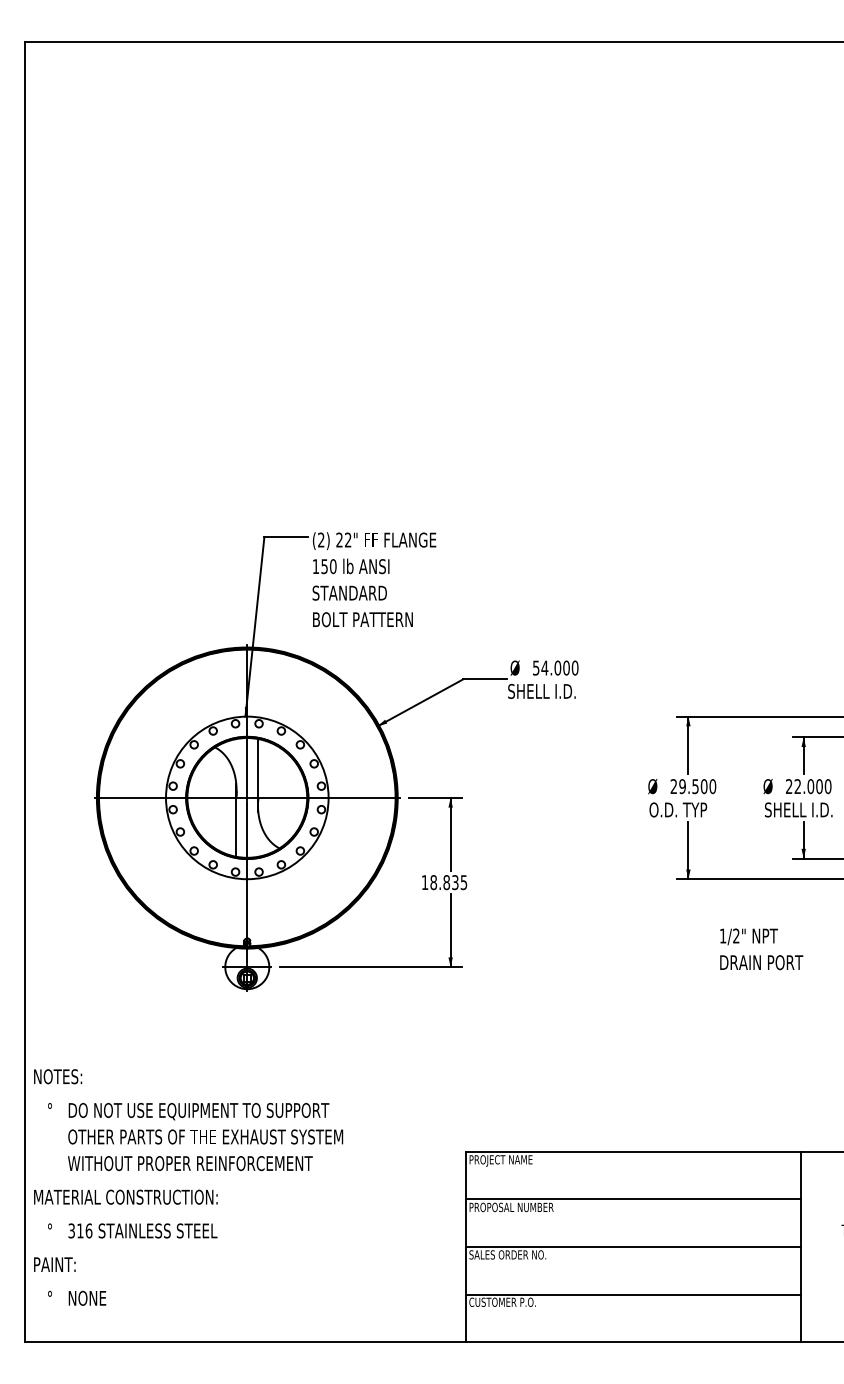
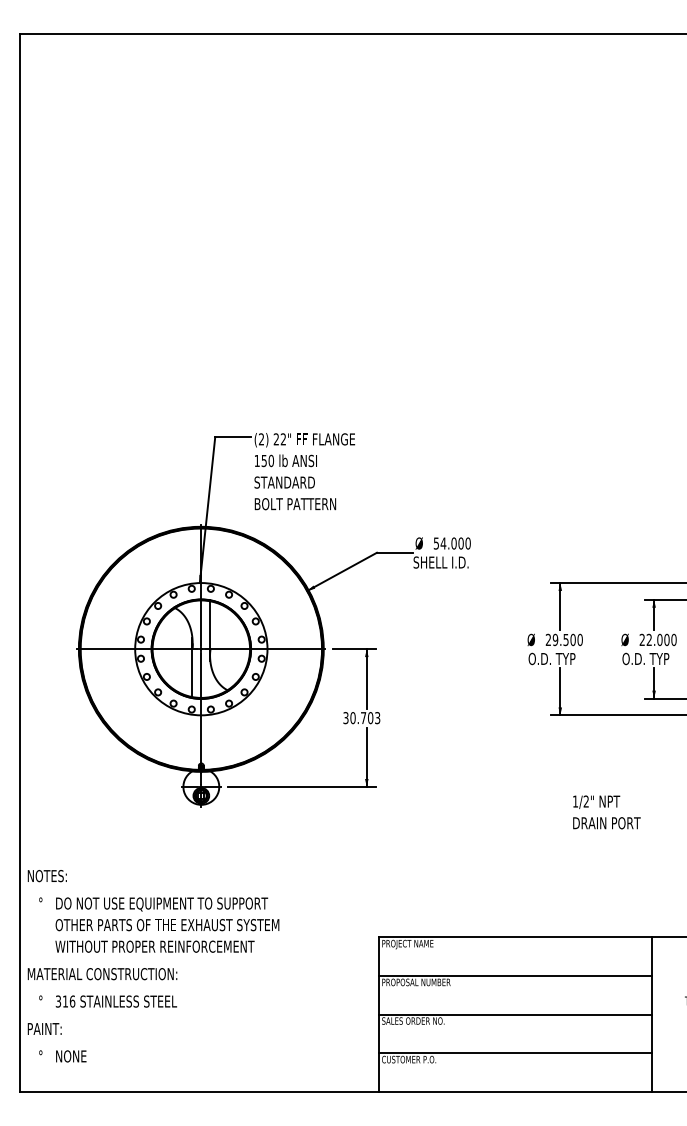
text: (798, 809) -> (649, 658), SHELL I.D. -> O.D. TYP
text: (444, 883) -> (361, 718), 18.835 -> 30.703
text: (761, 949) -> (606, 812), moved

